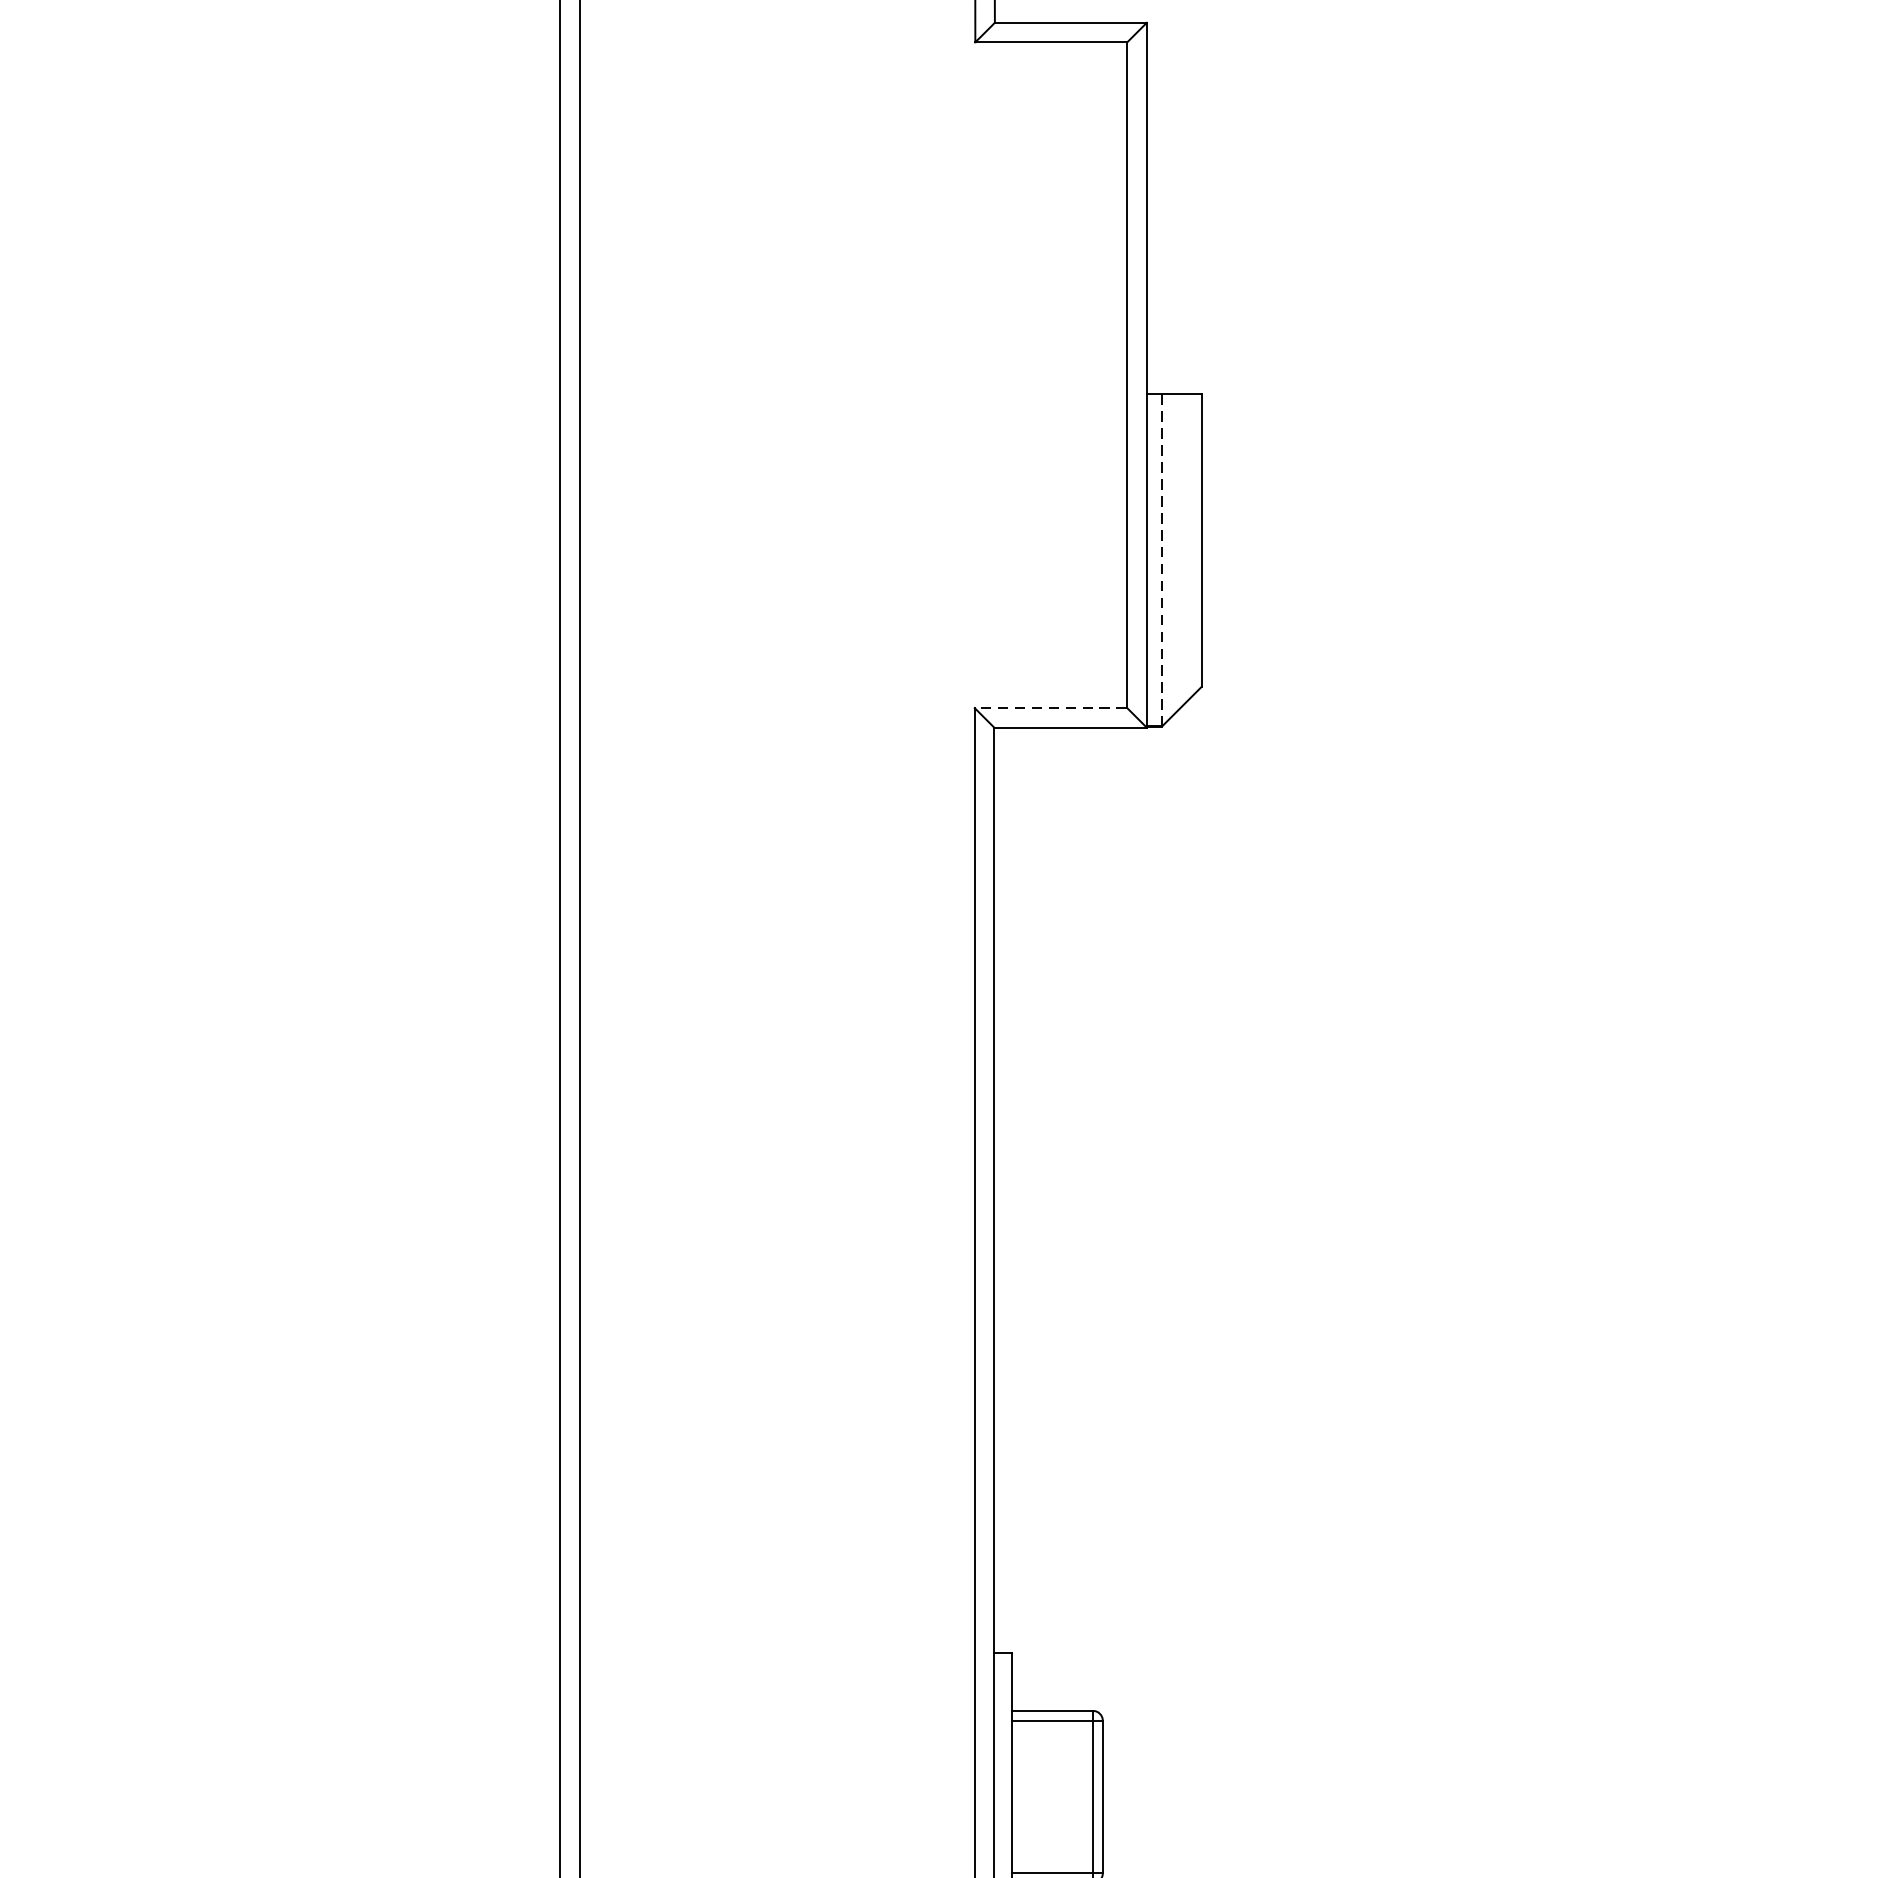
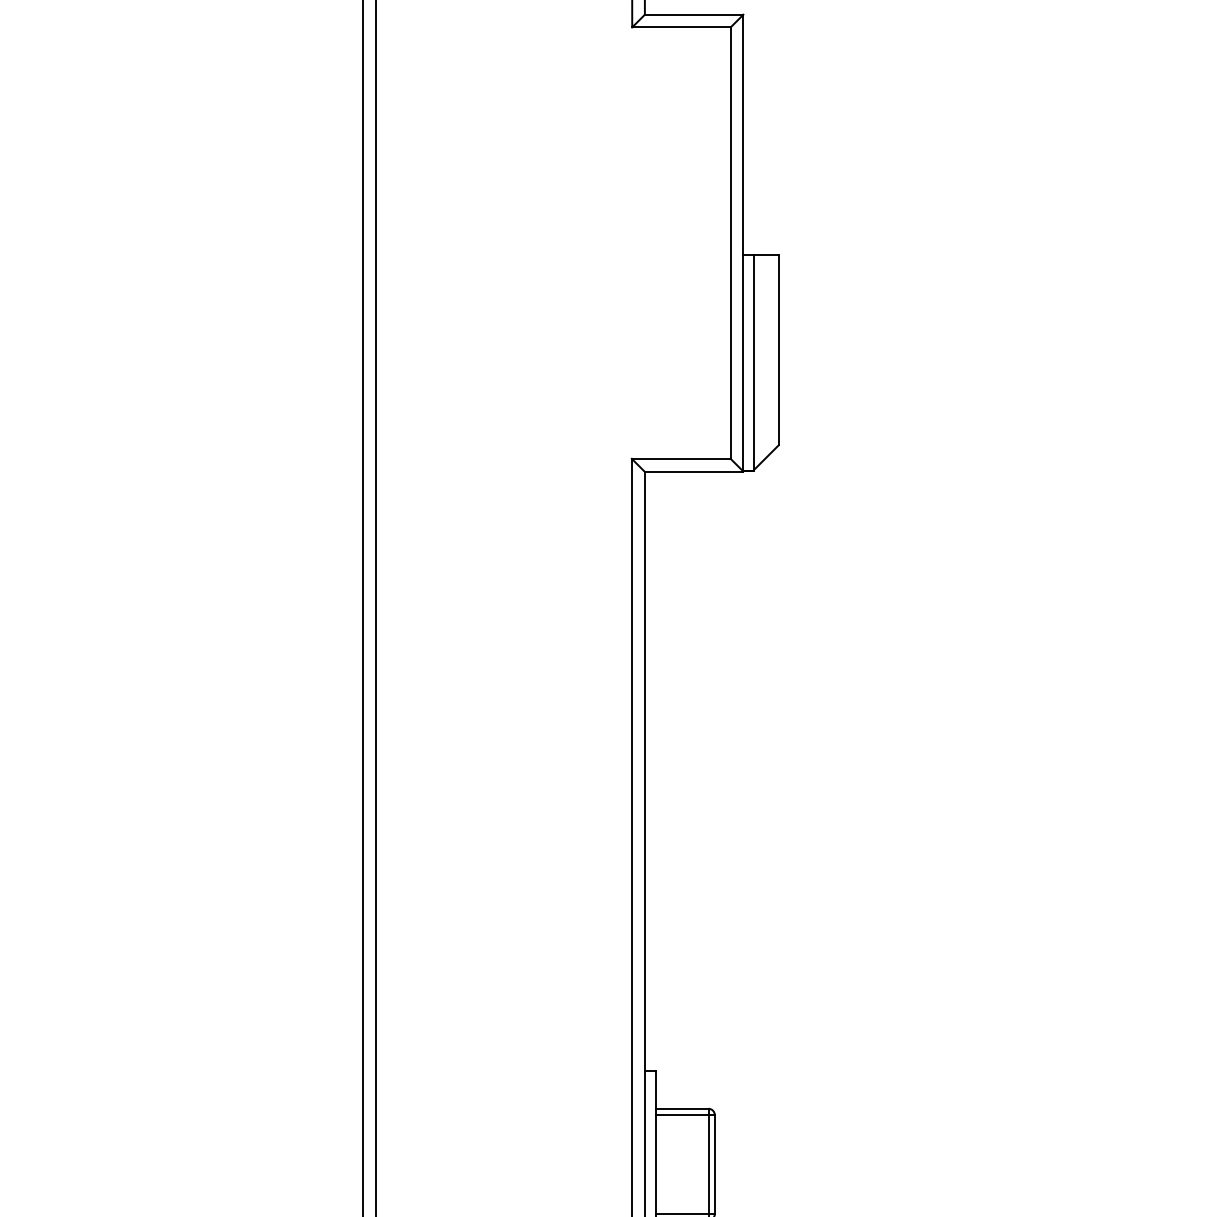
line: (1162, 559) -> (753, 362), dashed -> solid
line: (1049, 707) -> (680, 458), dashed -> solid

